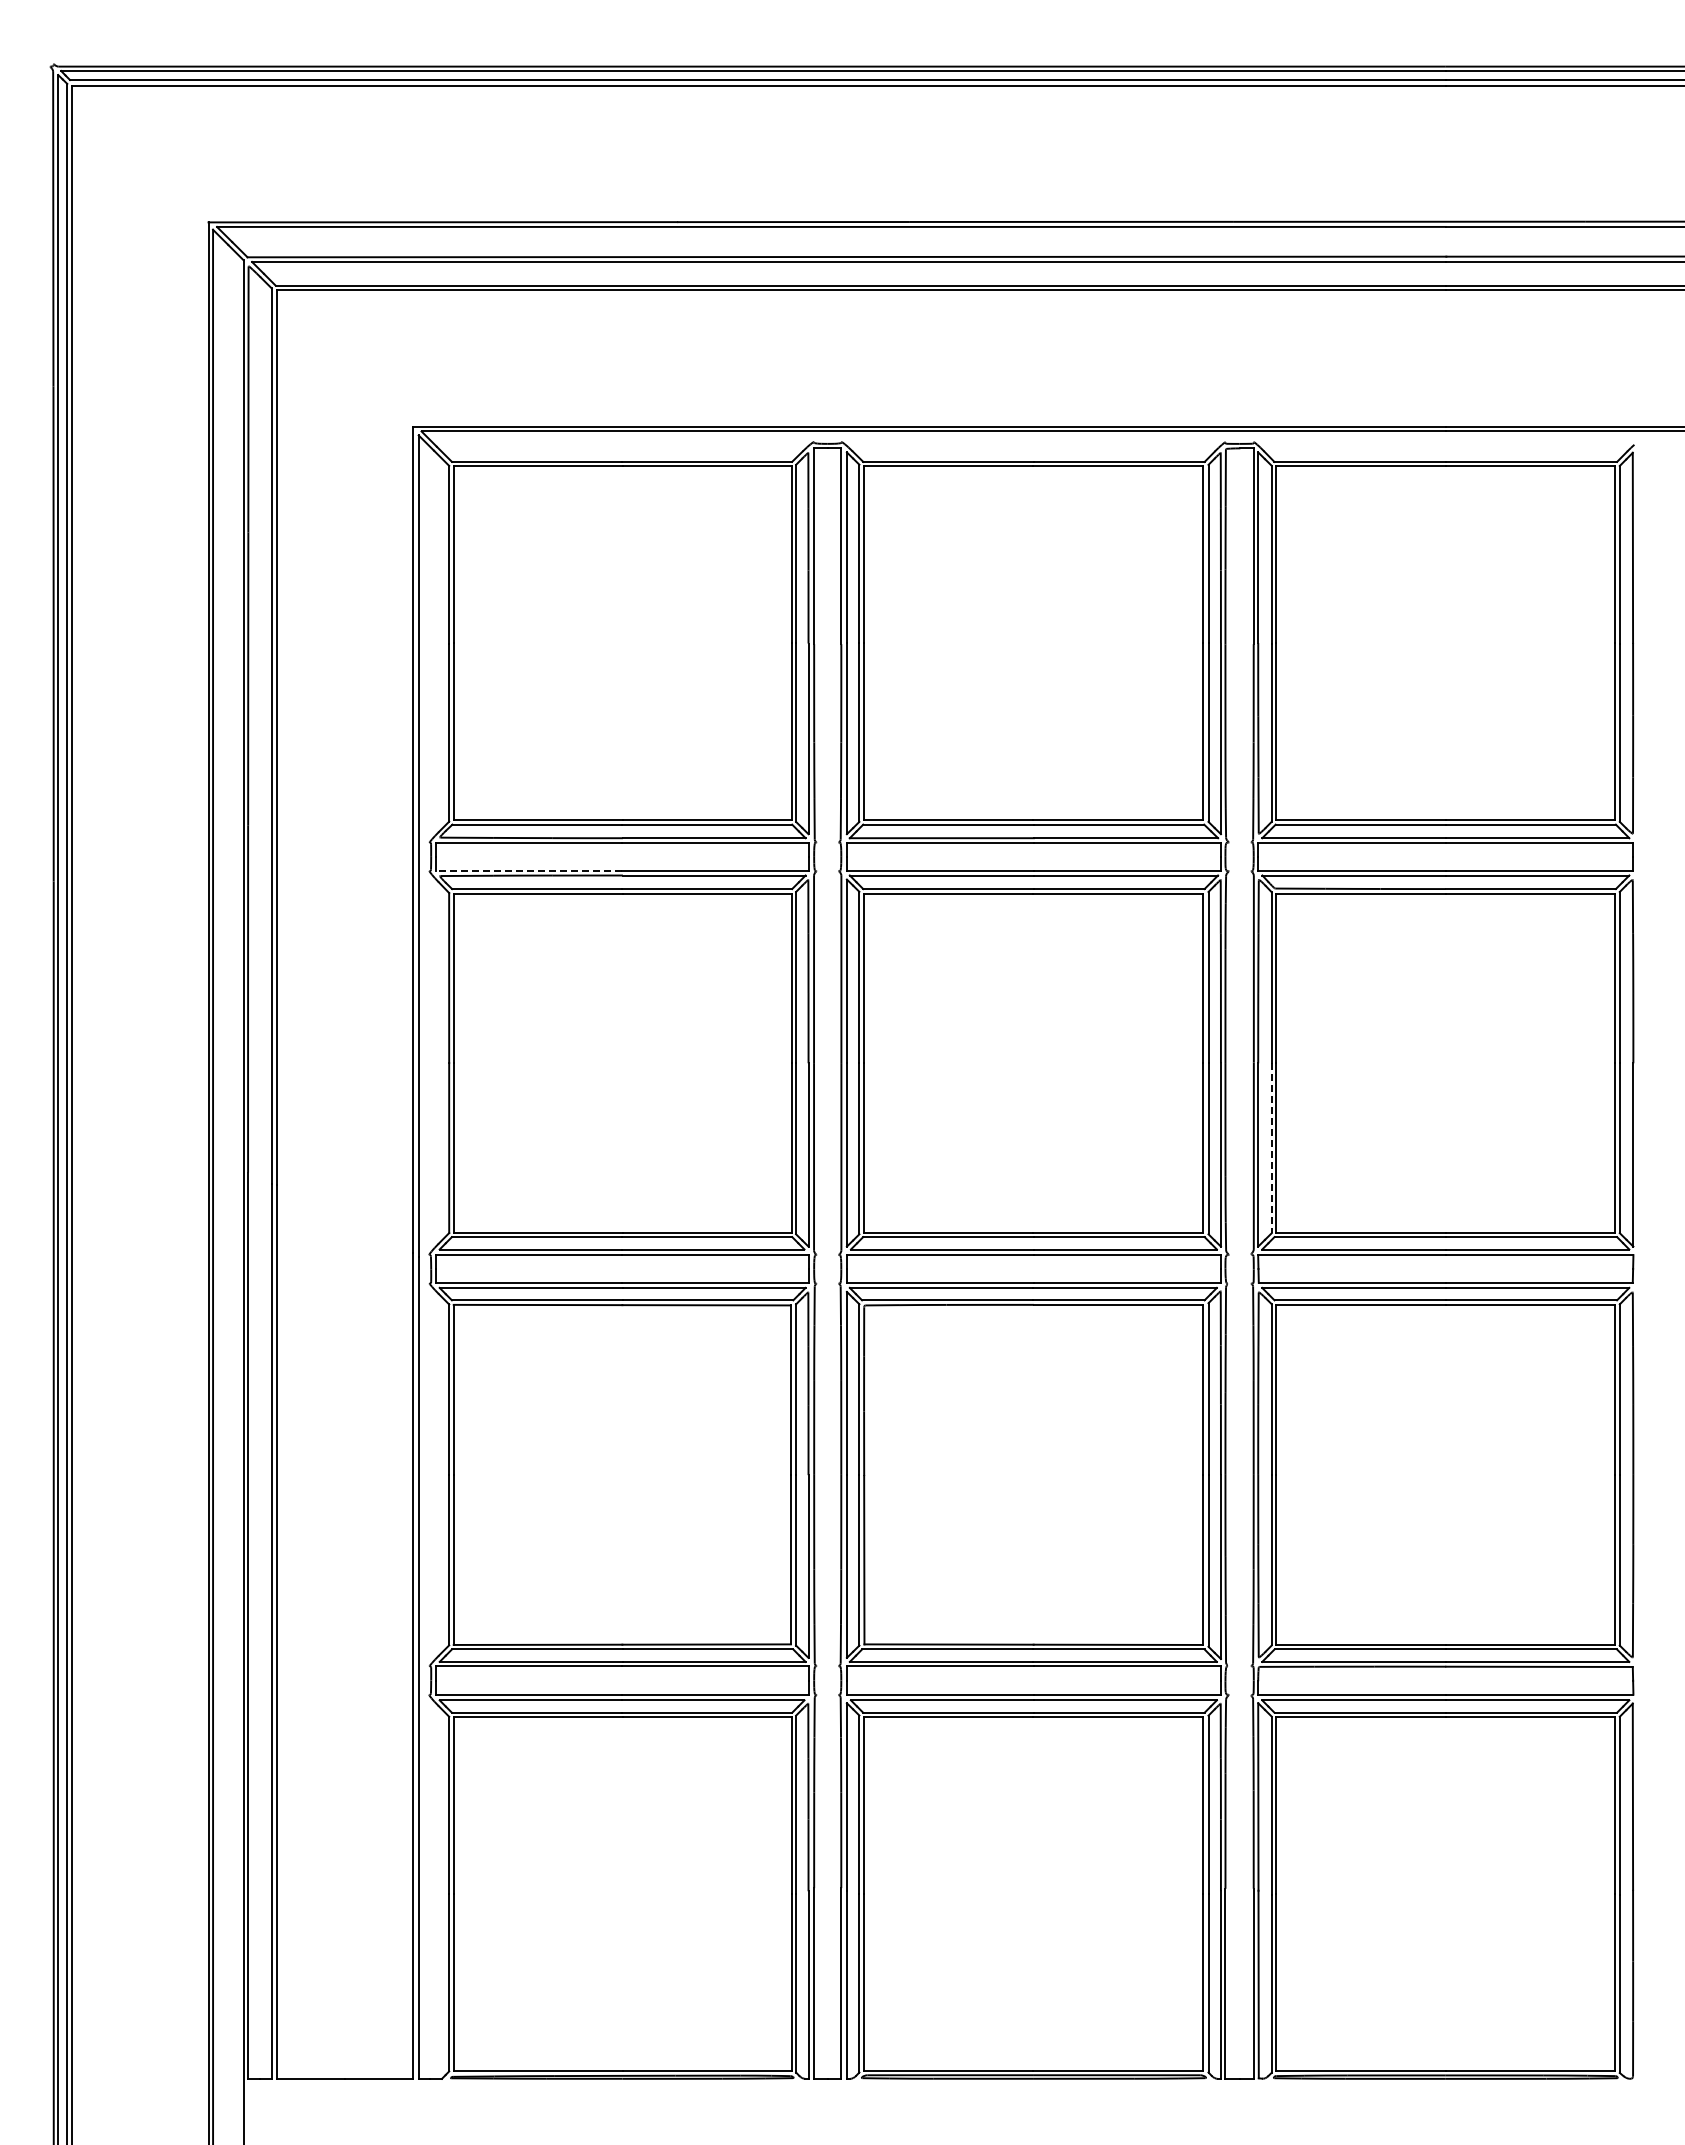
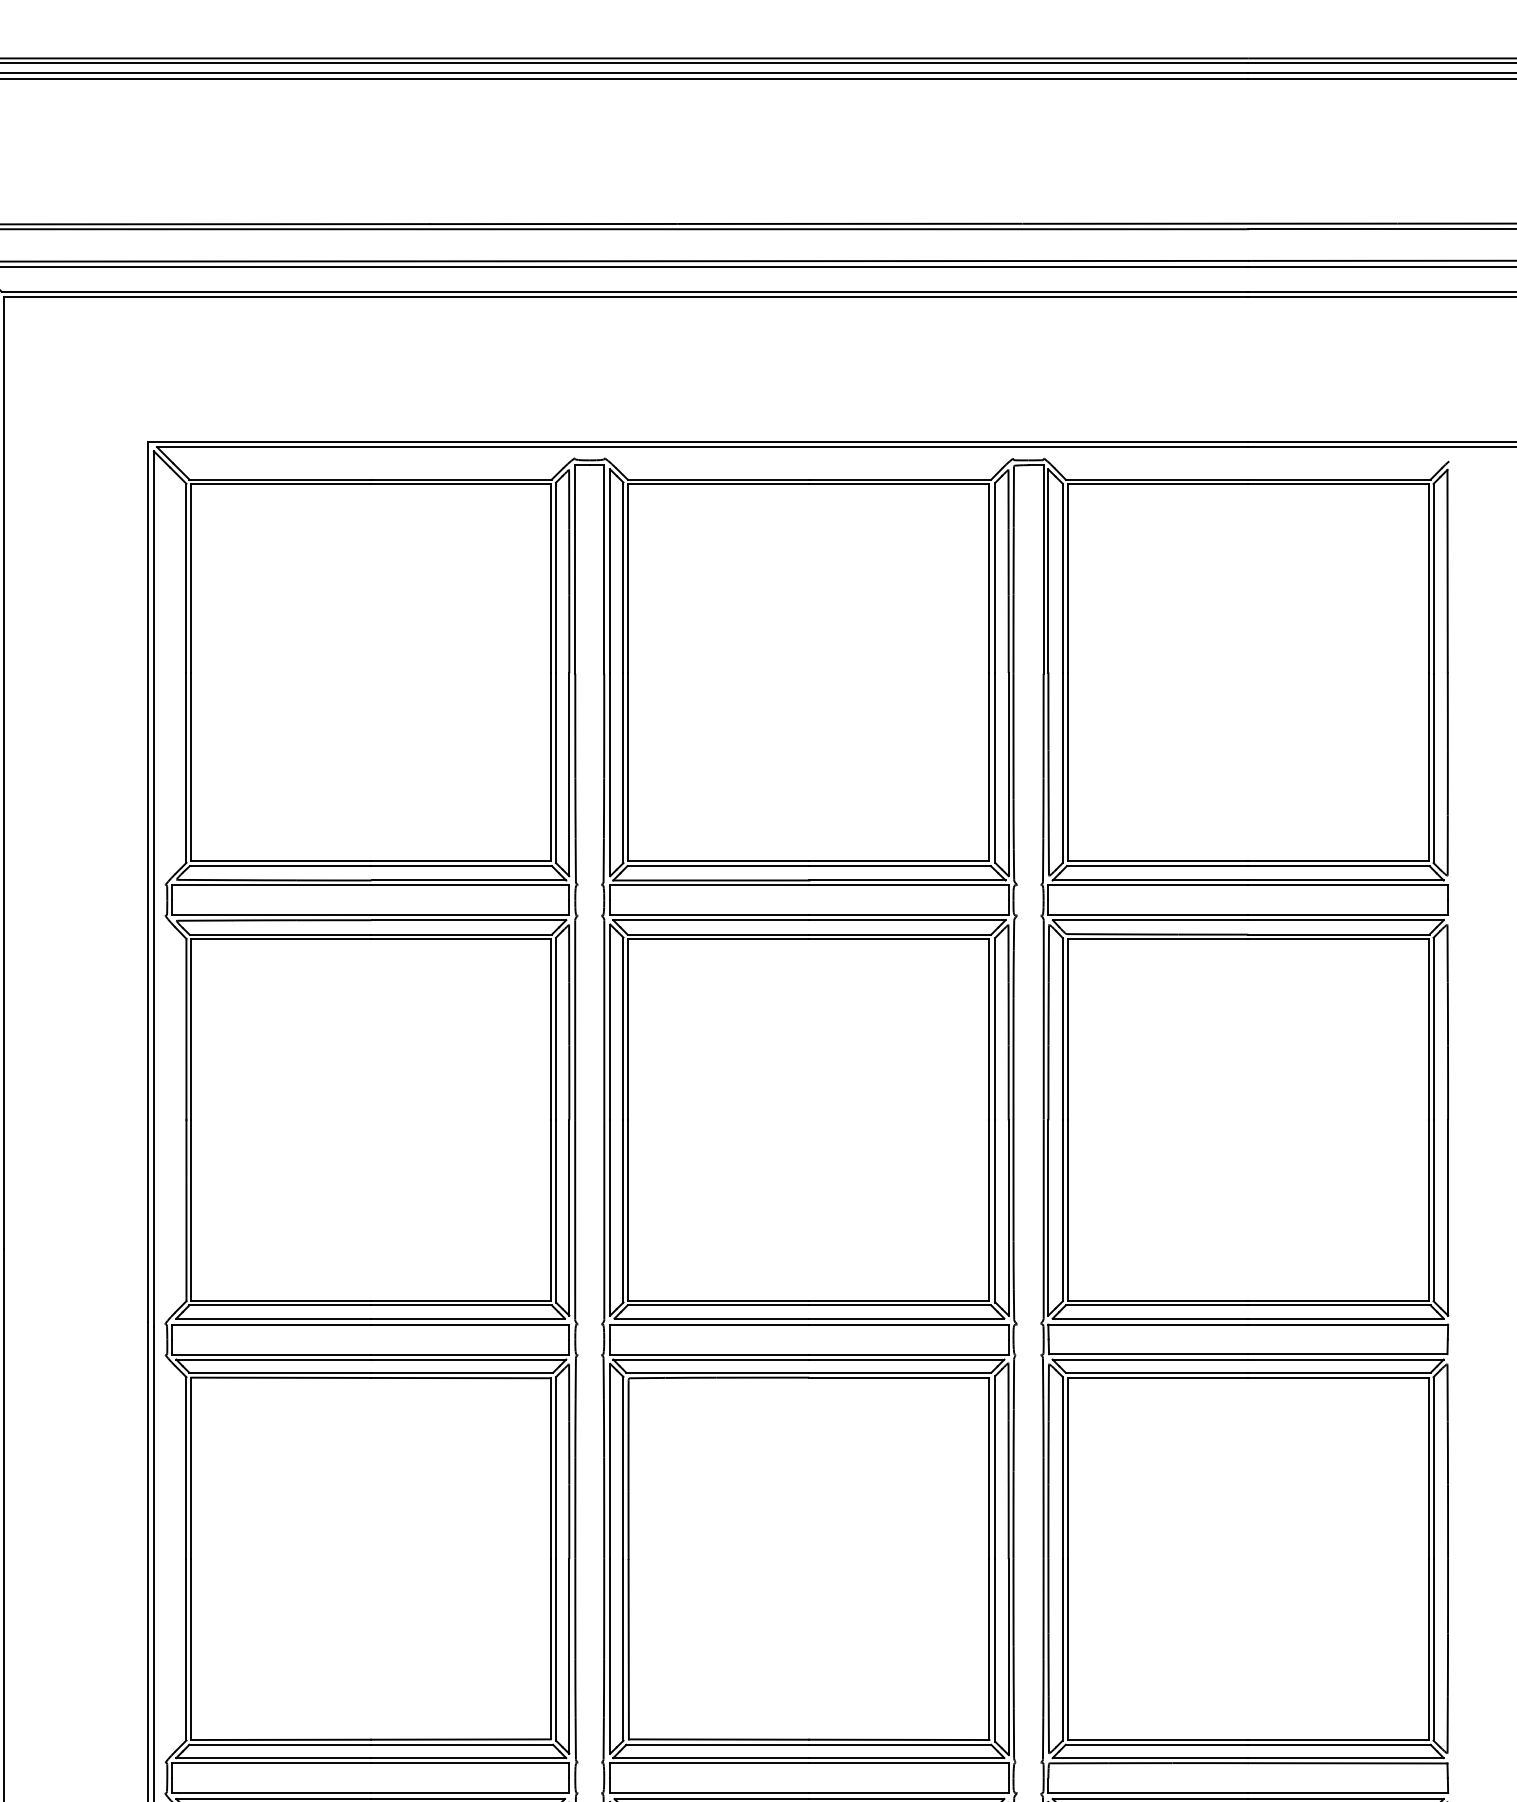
line: (528, 870) -> (270, 914), dashed -> solid
line: (1271, 1148) -> (1062, 1211), dashed -> solid

